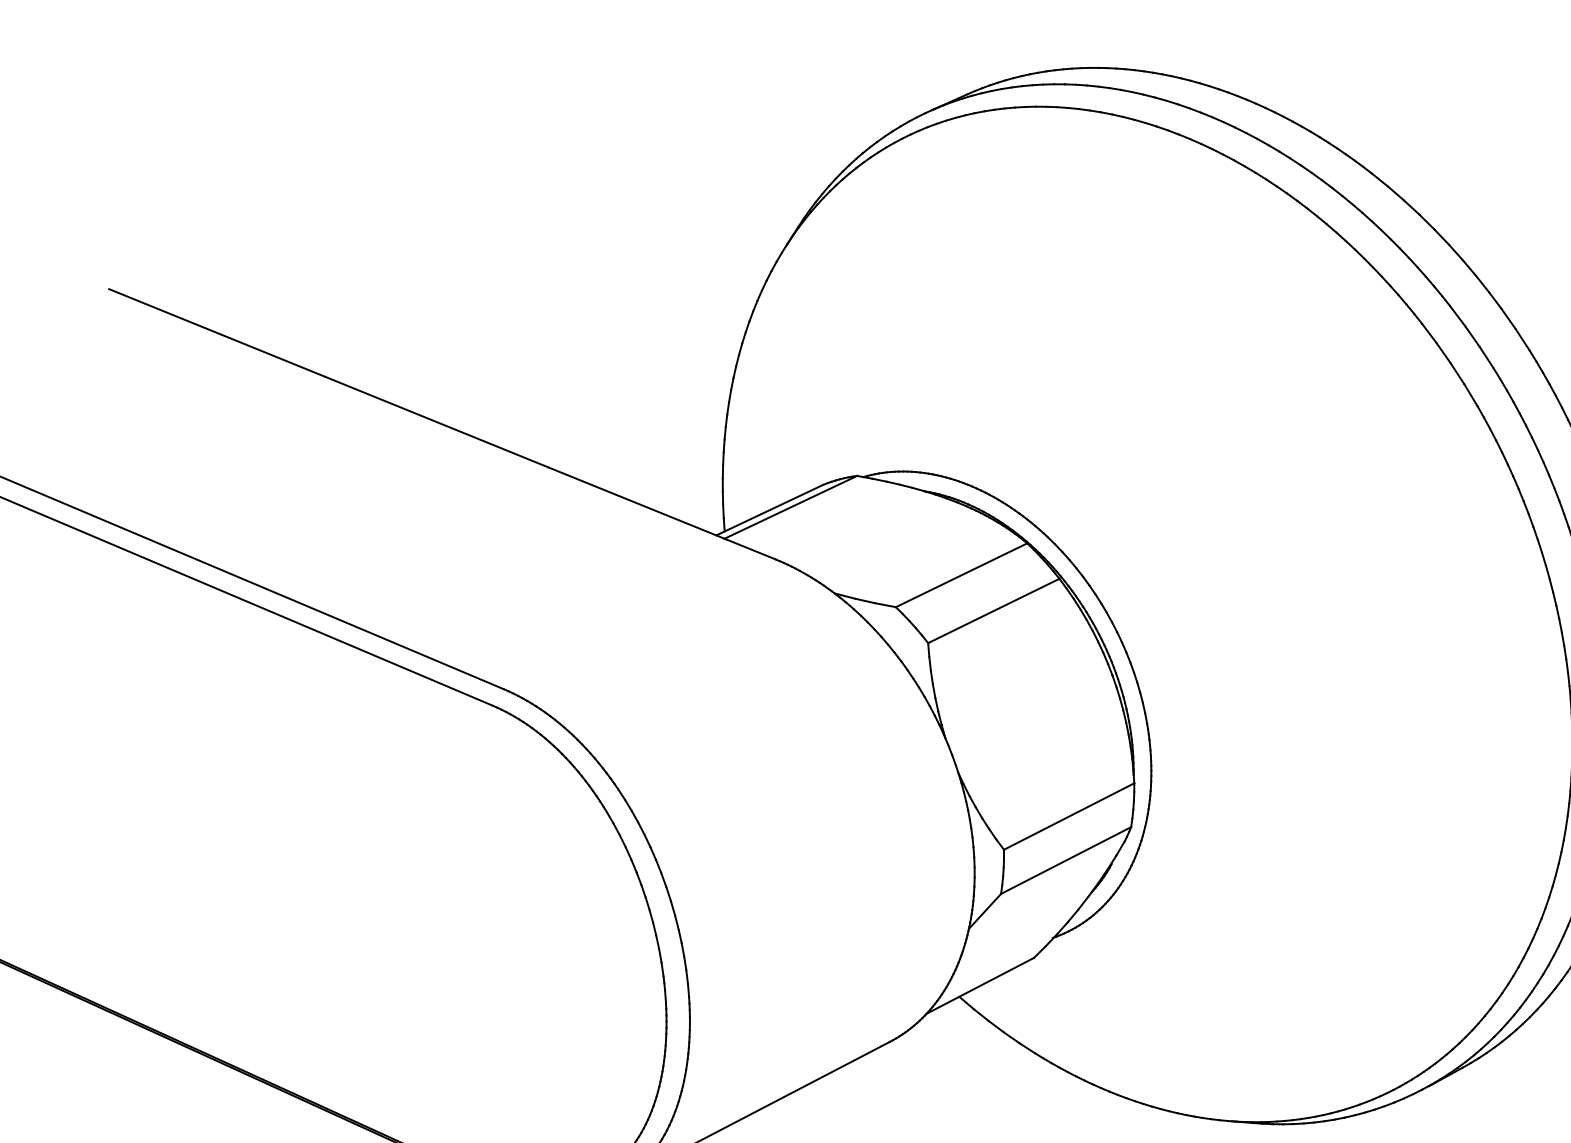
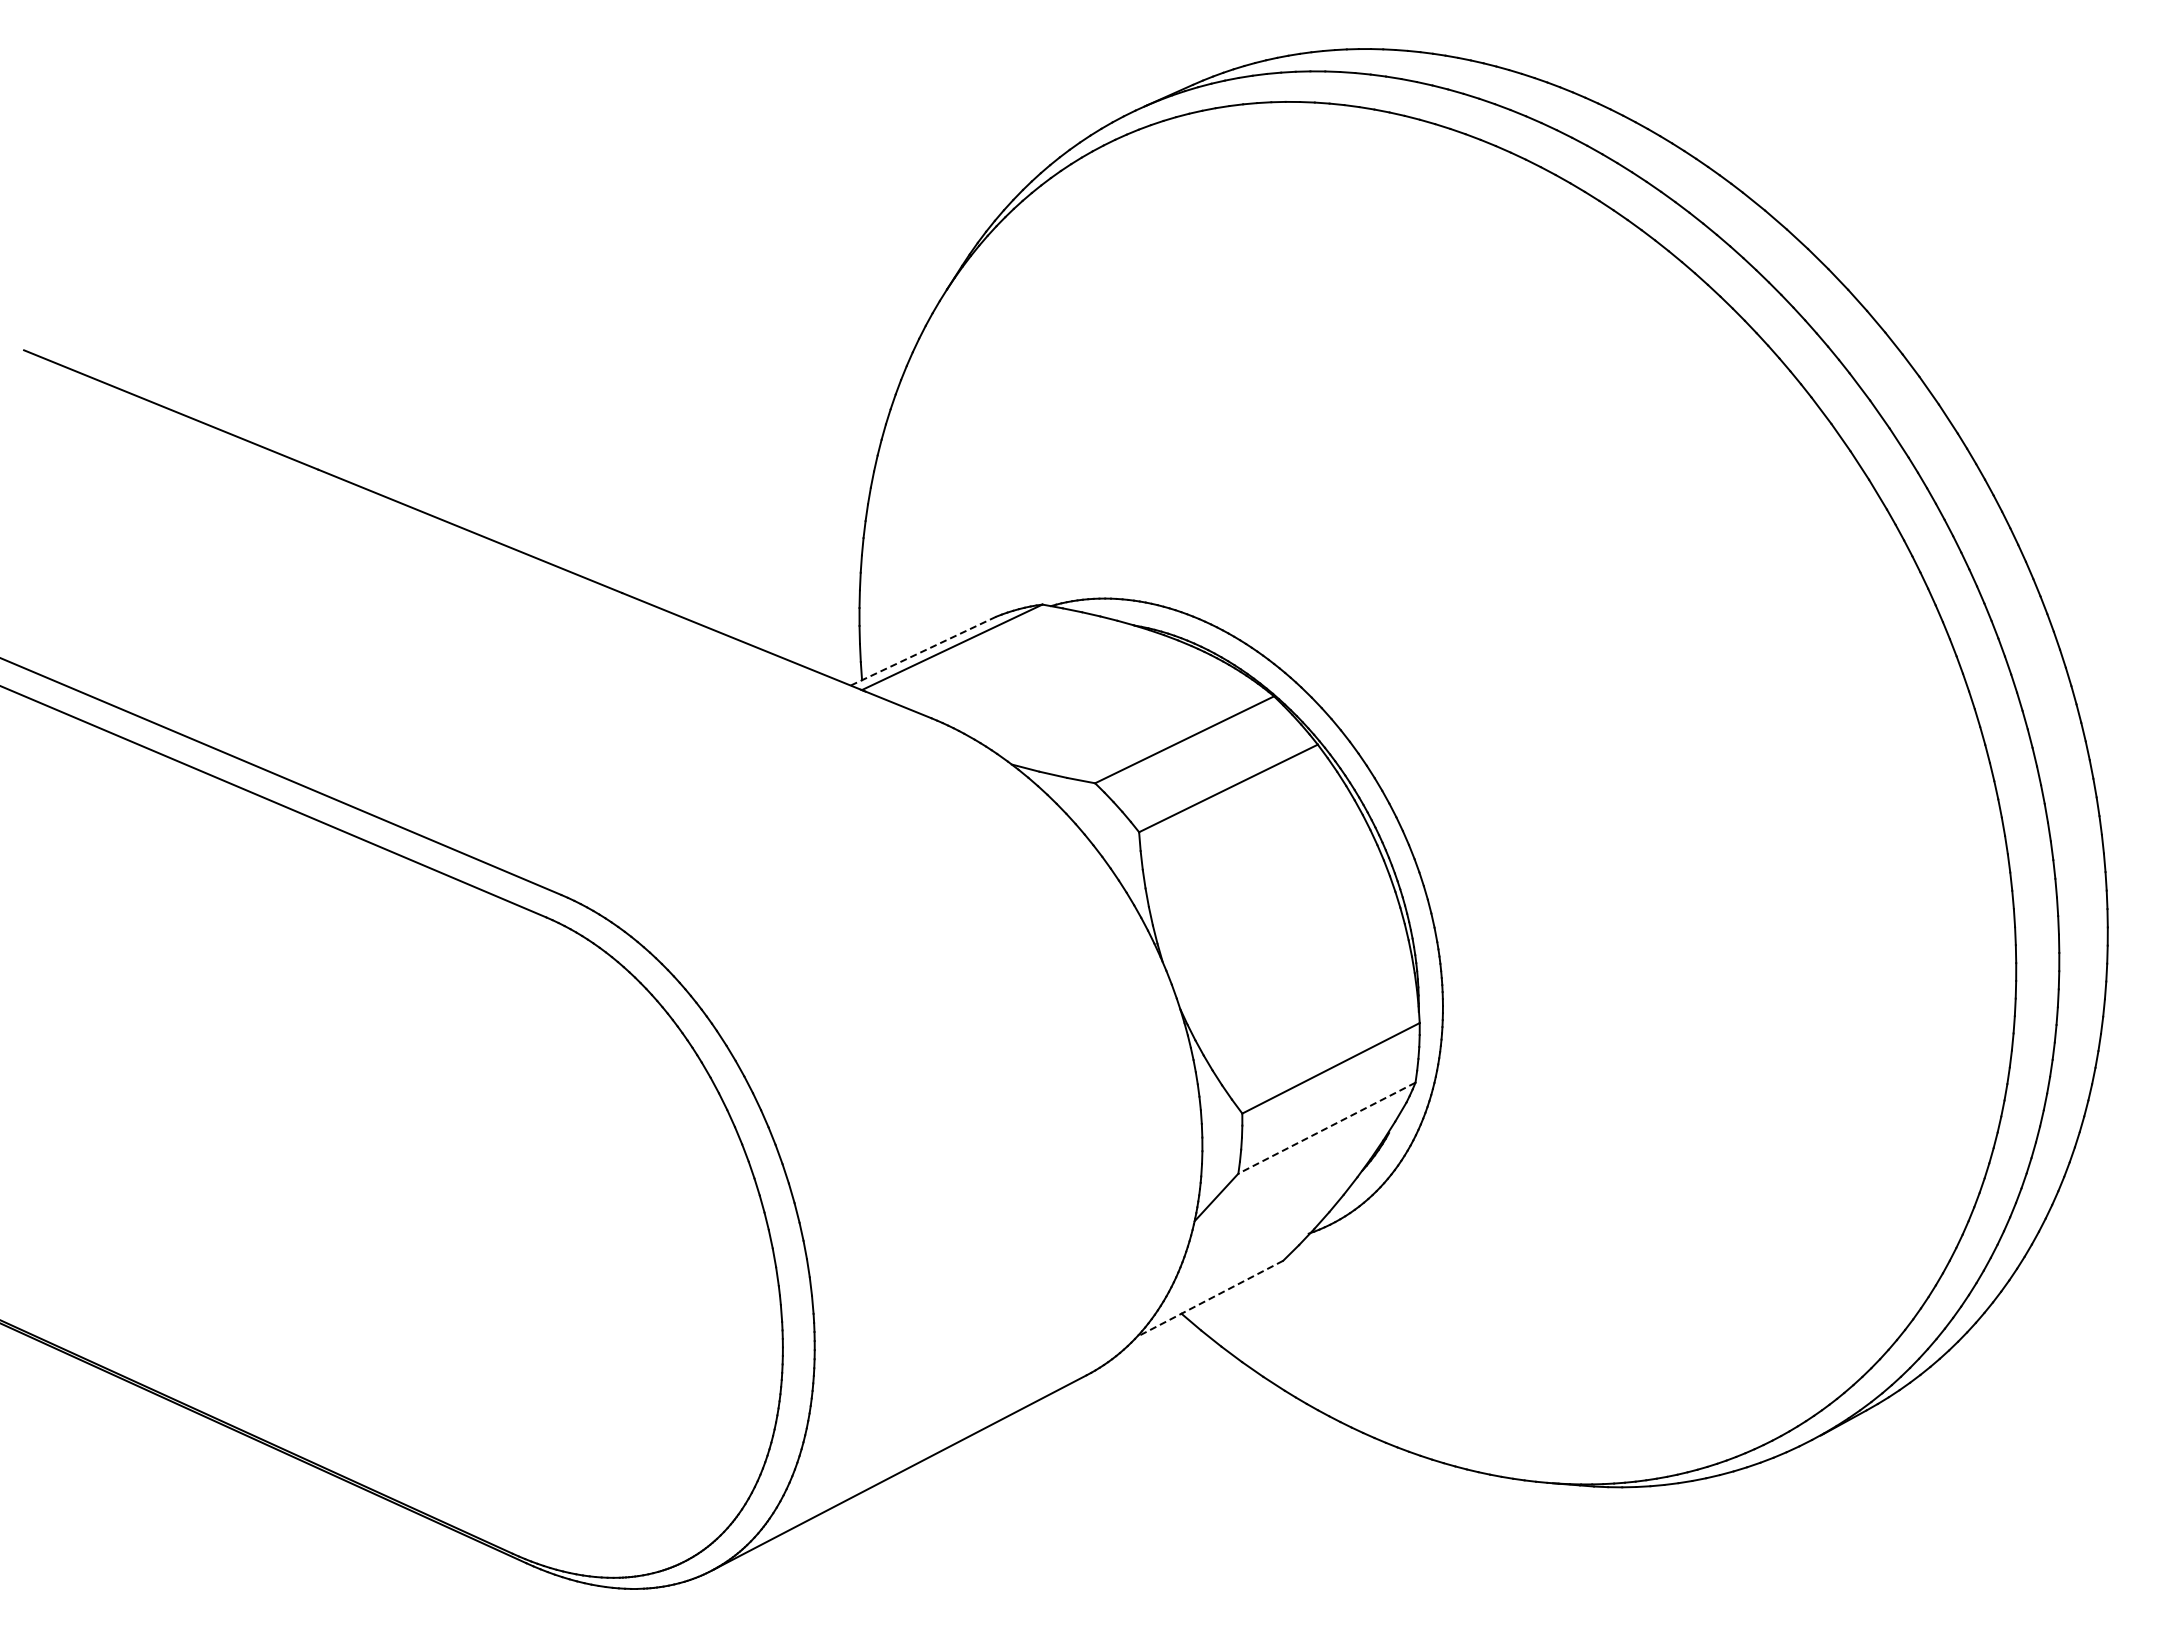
line: (769, 510) -> (923, 651), solid -> dashed
line: (1065, 860) -> (1326, 1128), solid -> dashed
line: (979, 986) -> (1209, 1299), solid -> dashed

